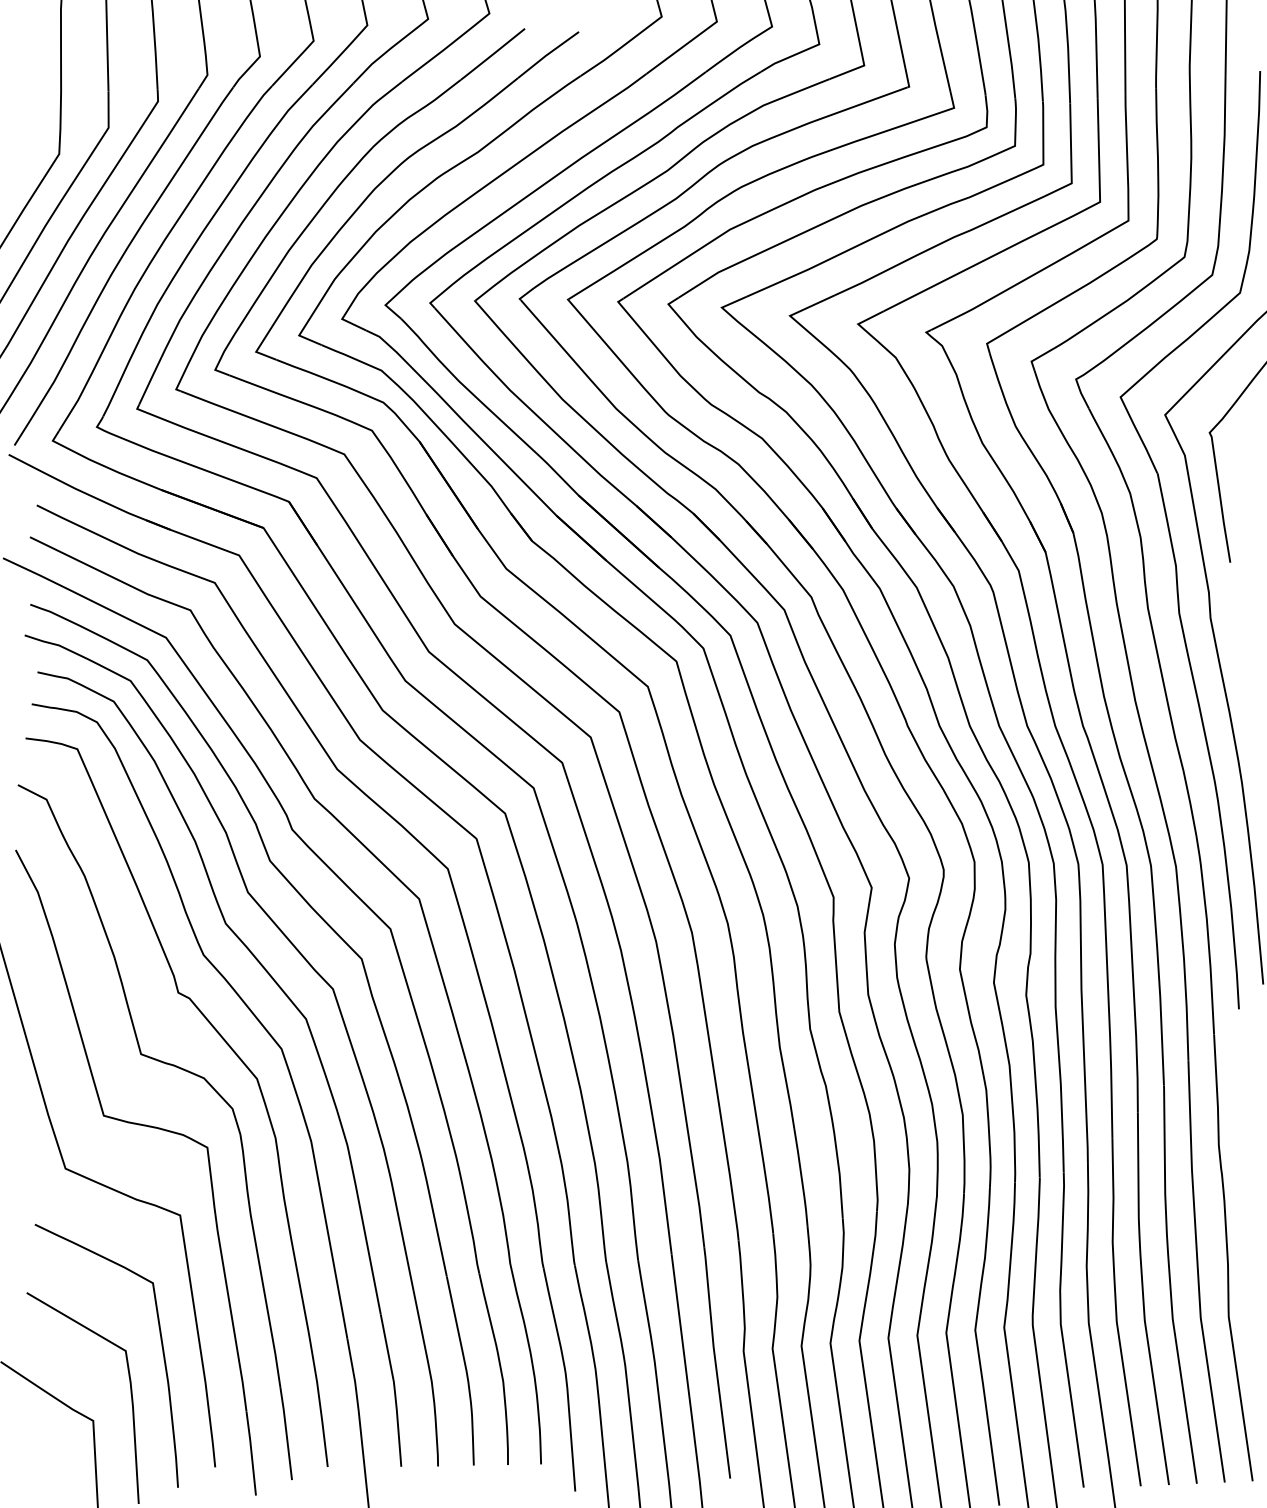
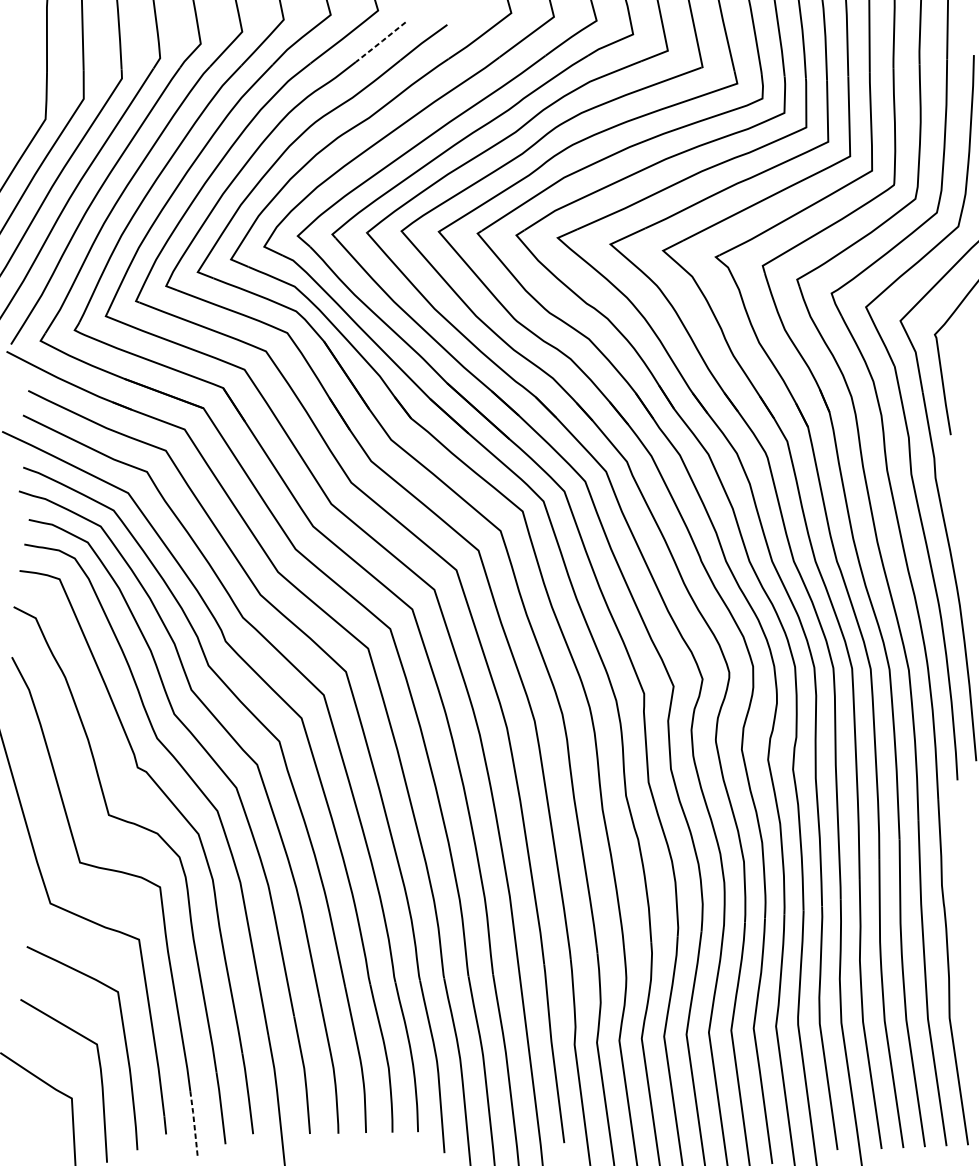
line: (492, 54) -> (380, 42), solid -> dashed
line: (251, 1452) -> (194, 1122), solid -> dashed

